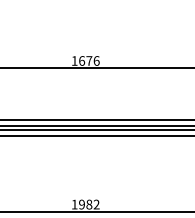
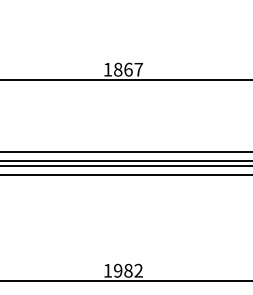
text: (89, 60) -> (128, 69), 1676 -> 1867

